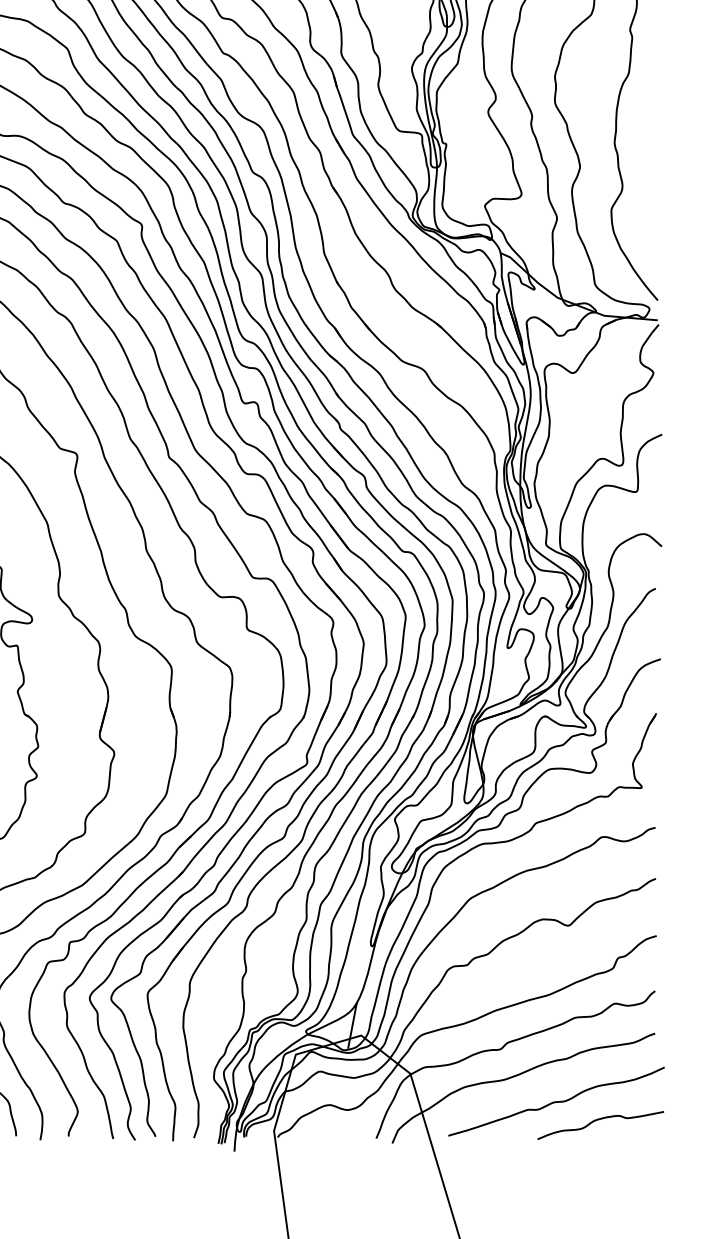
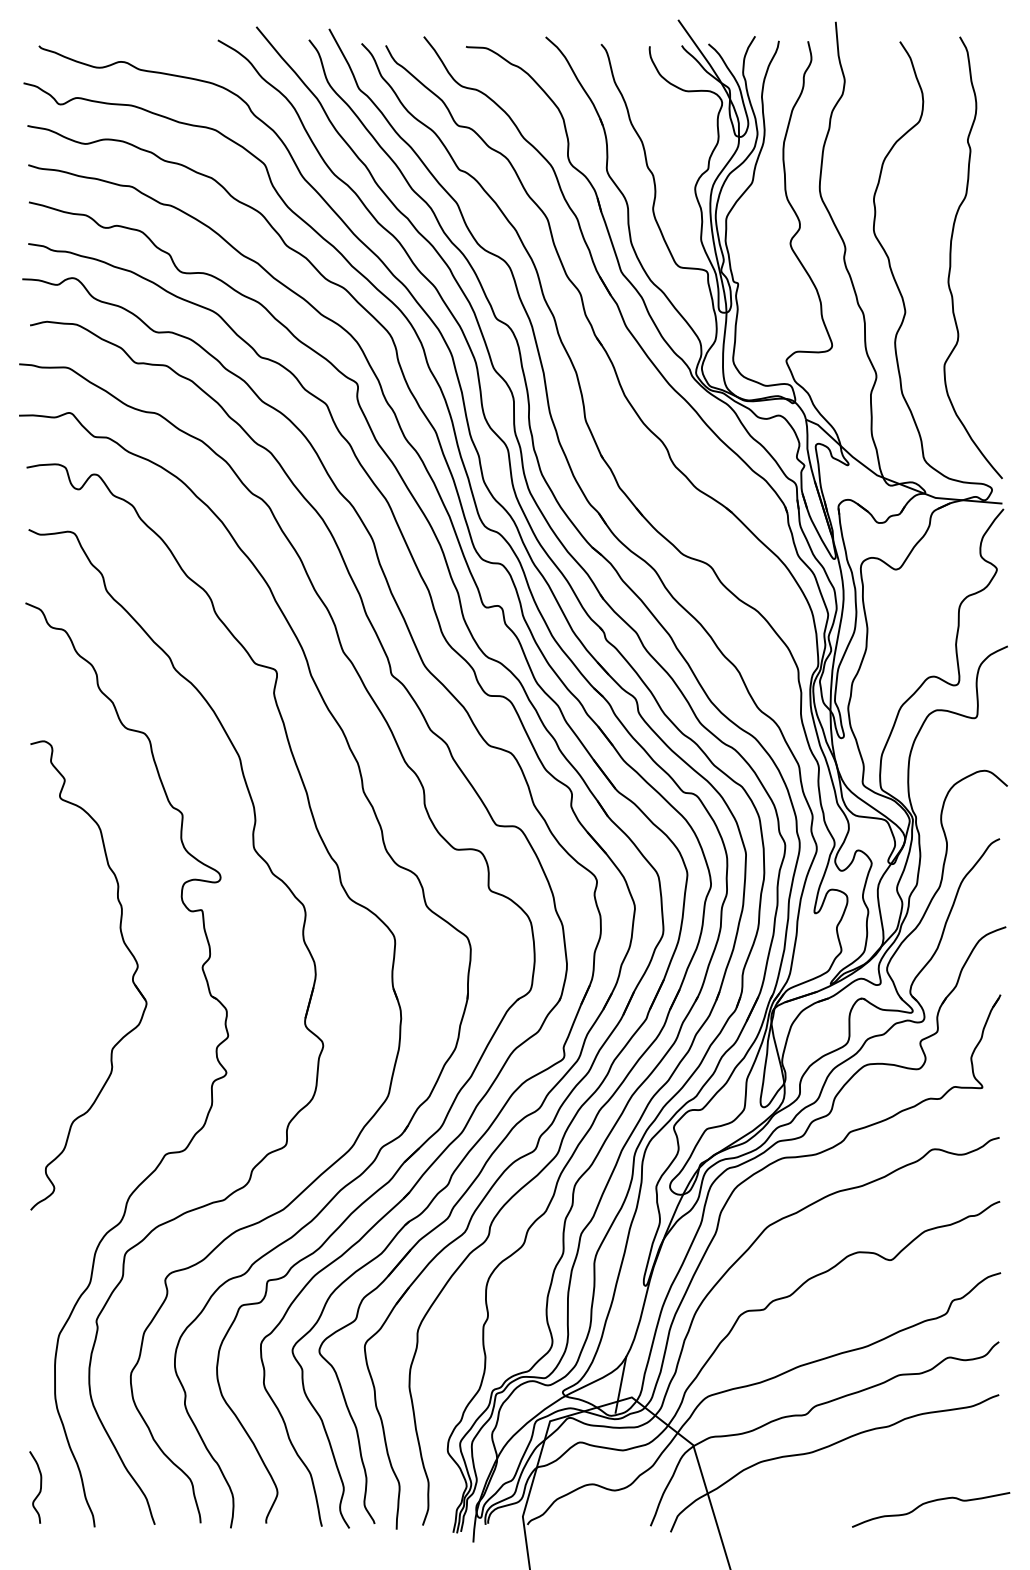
curve: (556, 1101) -> (875, 1479), removed

